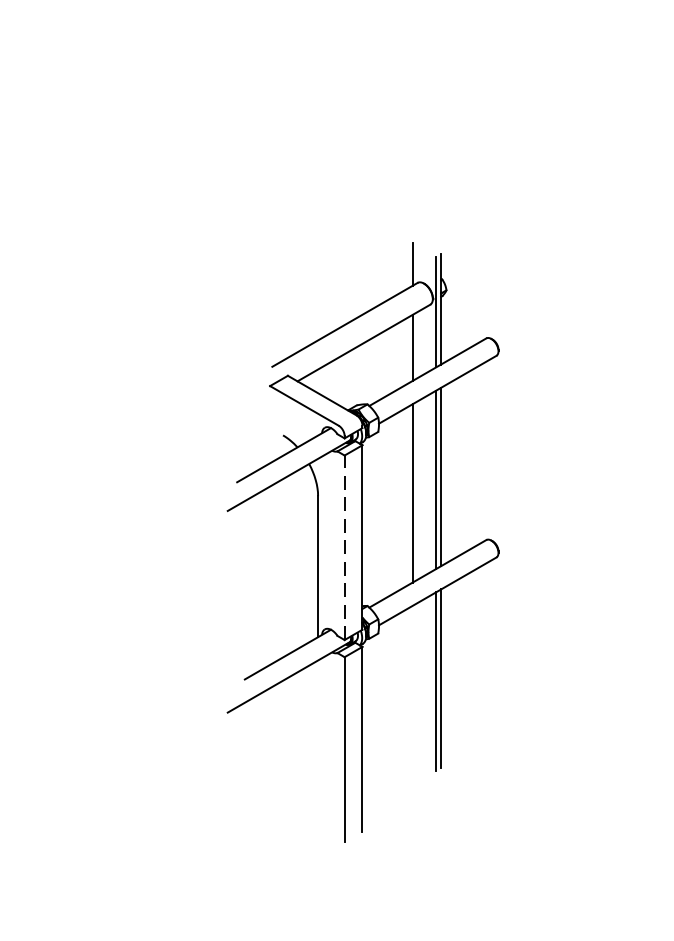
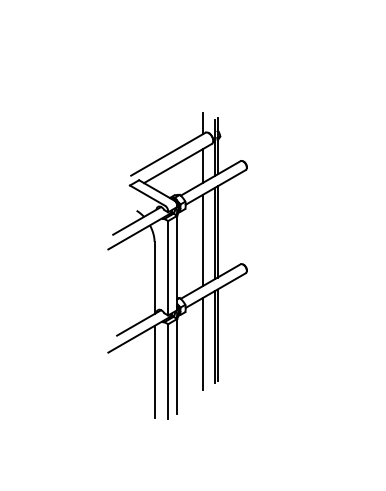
line: (345, 546) -> (168, 267), dashed -> solid
line: (411, 694) -> (202, 343), added
line: (317, 749) -> (154, 371), added

